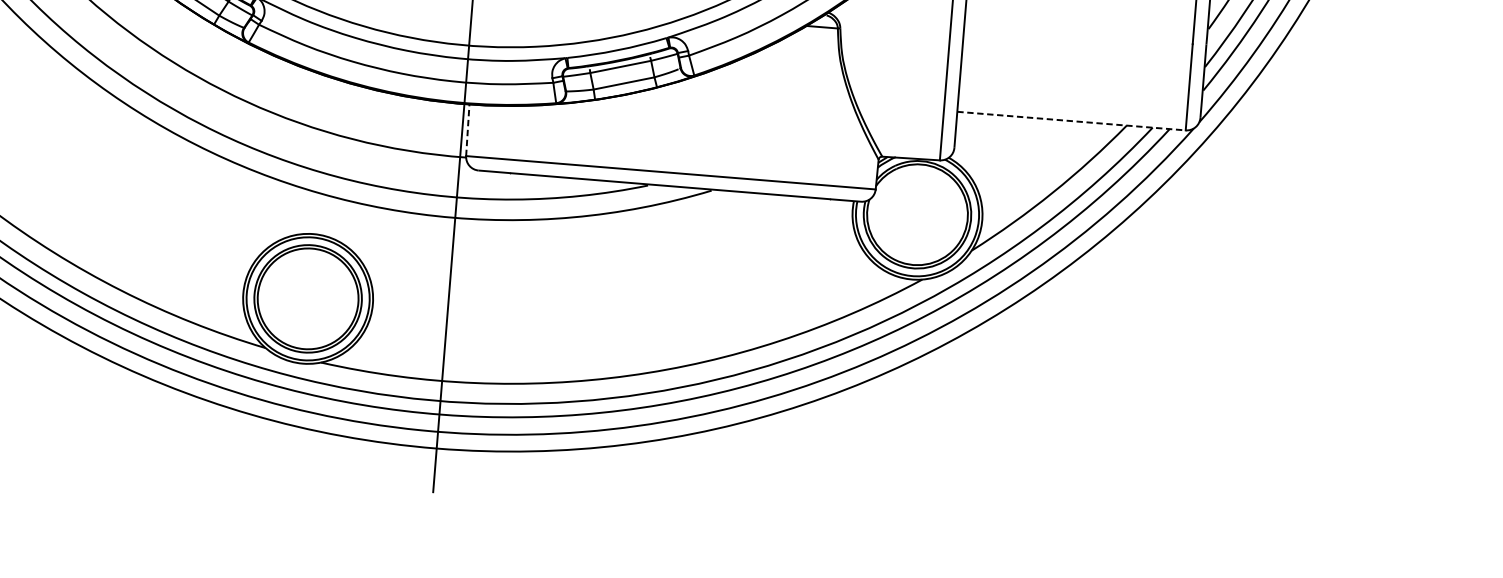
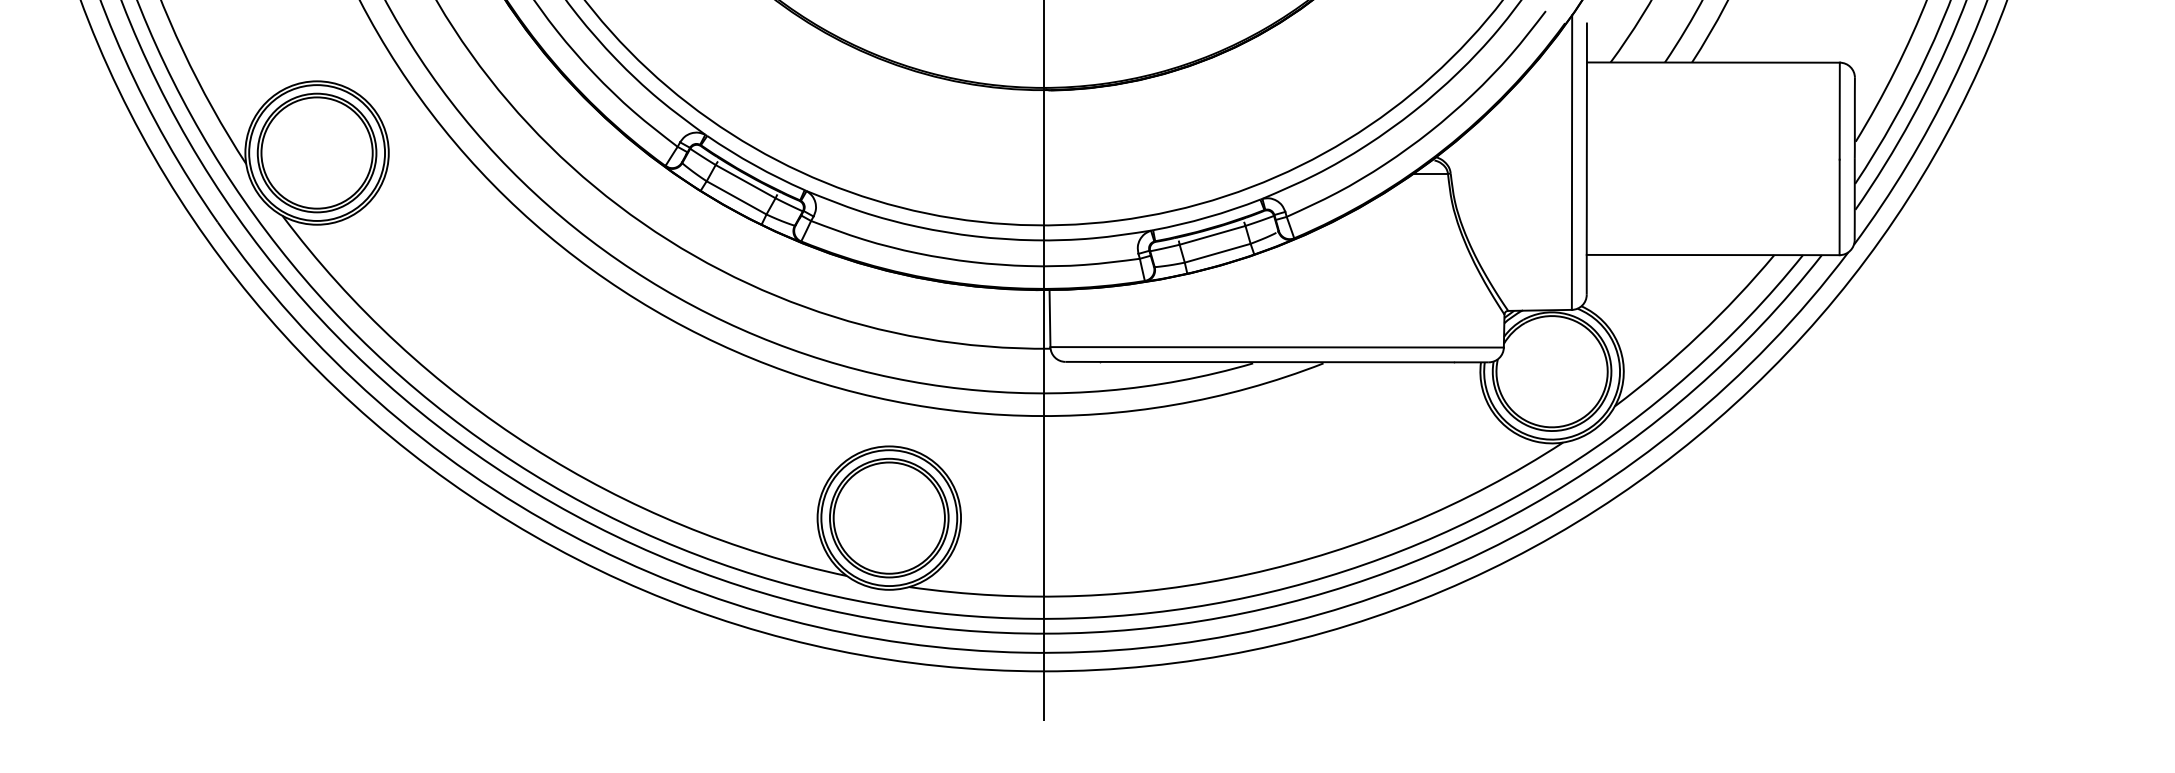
line: (1071, 121) -> (1713, 255), dashed -> solid
line: (468, 130) -> (1050, 318), dashed -> solid

